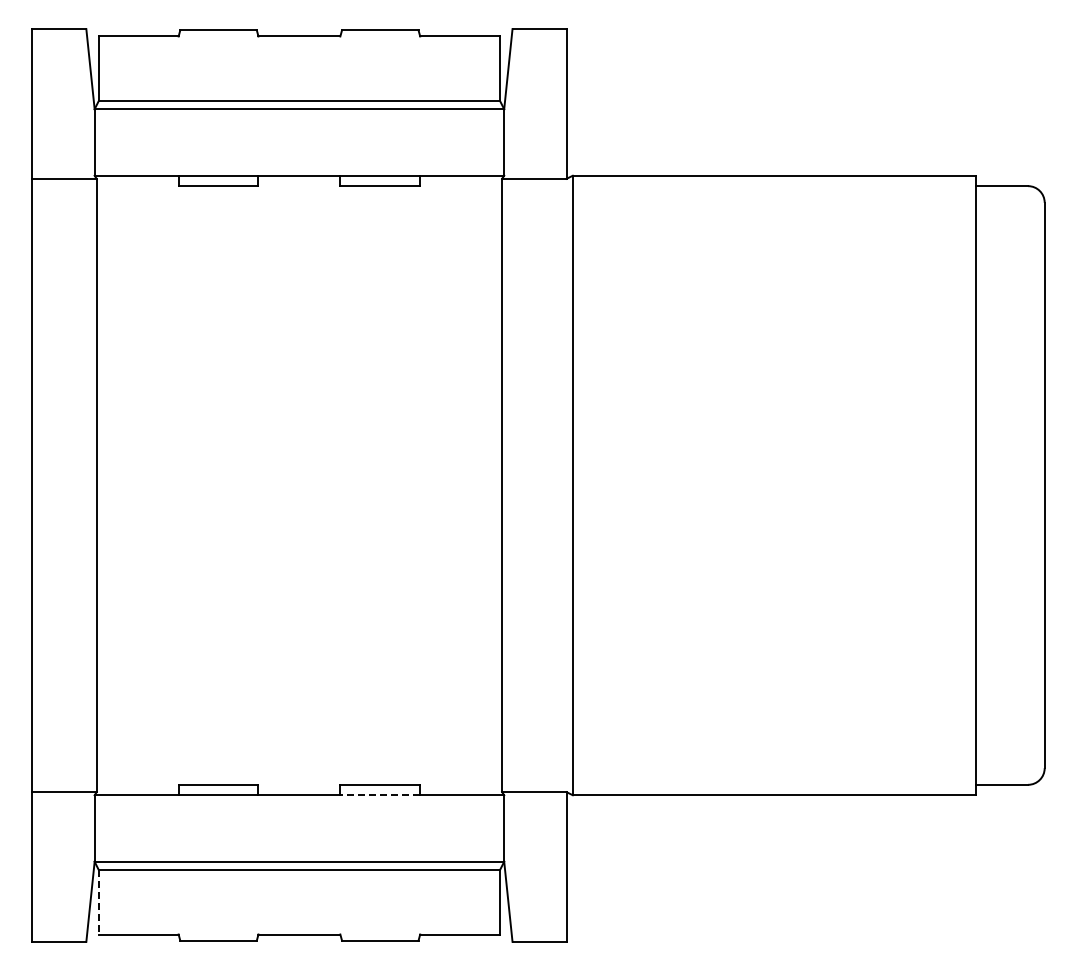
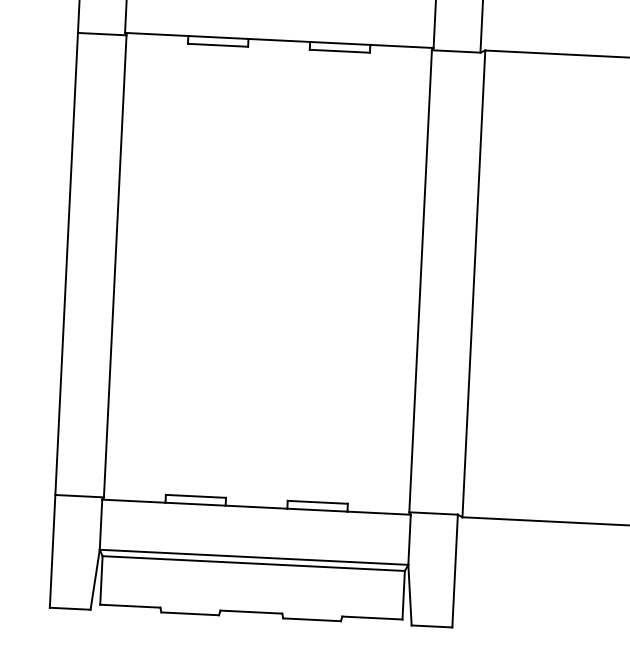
line: (380, 795) -> (317, 510), dashed -> solid
line: (98, 902) -> (101, 580), dashed -> solid

